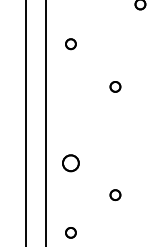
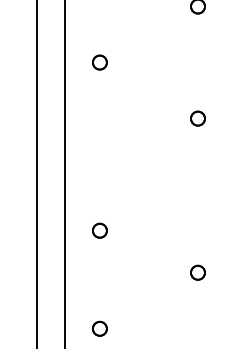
part: (115, 86) -> (198, 118), moved
part: (70, 163) -> (99, 230), size x0.62
part: (115, 194) -> (198, 271), moved

